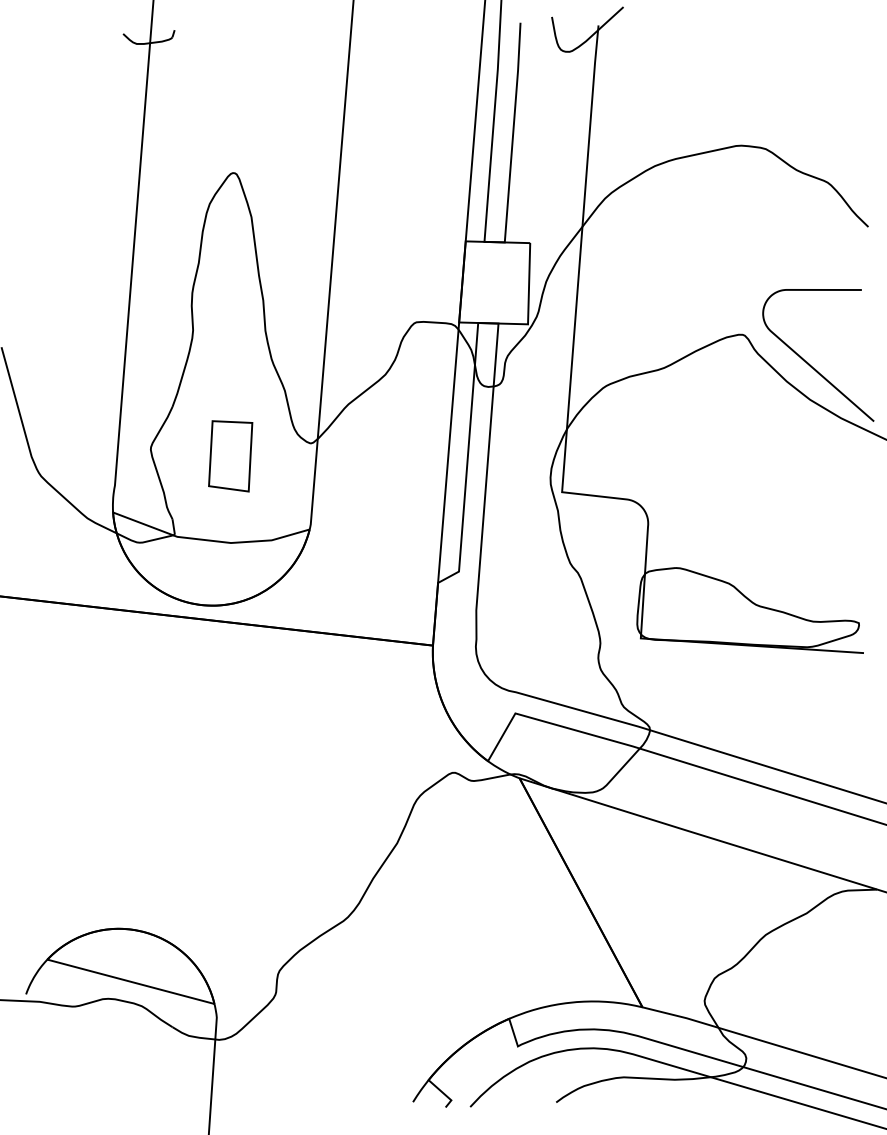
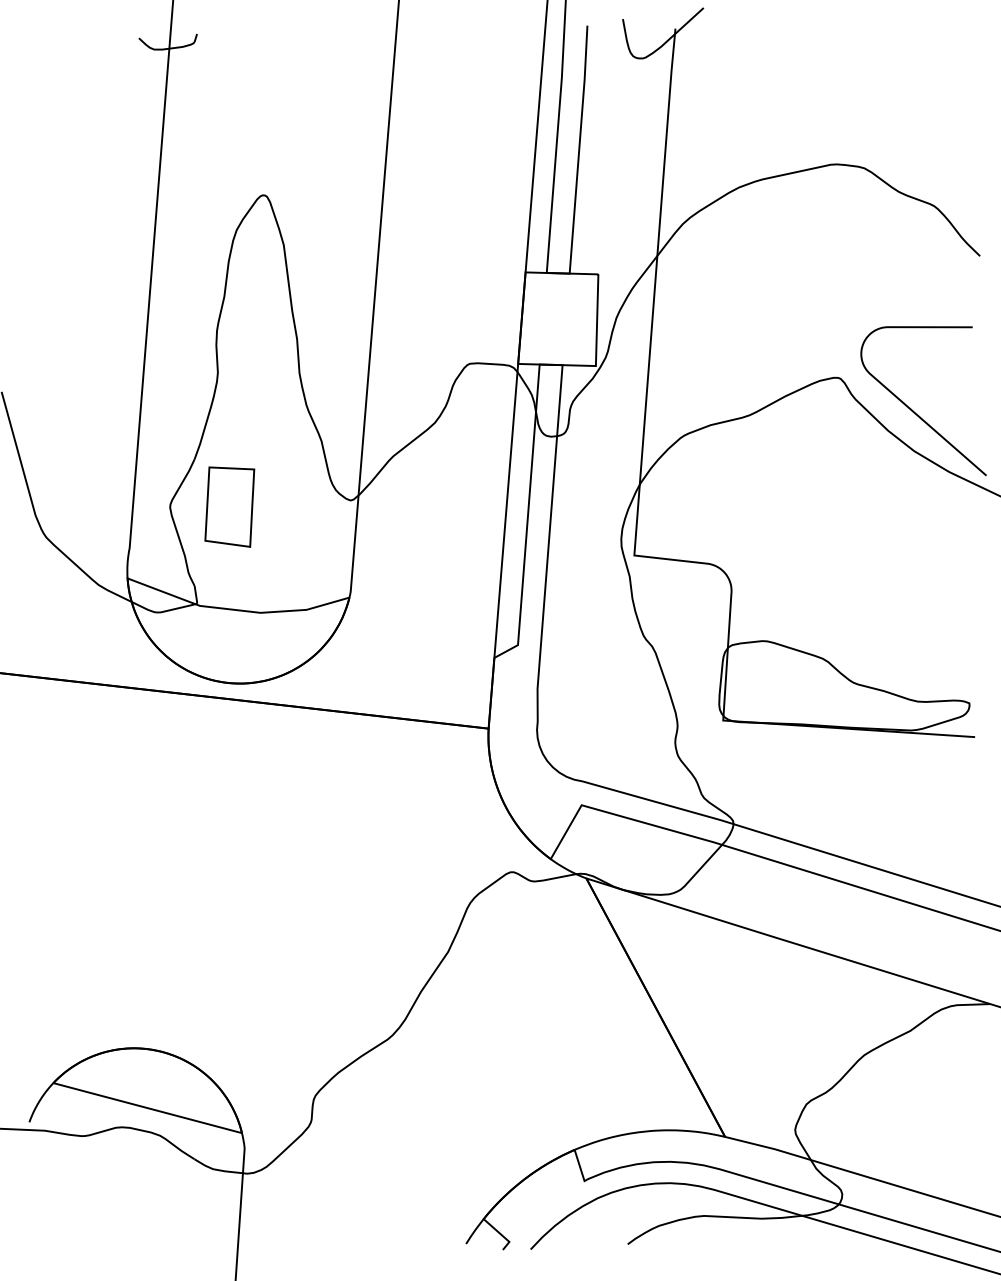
part: (230, 456) -> (229, 507), moved

